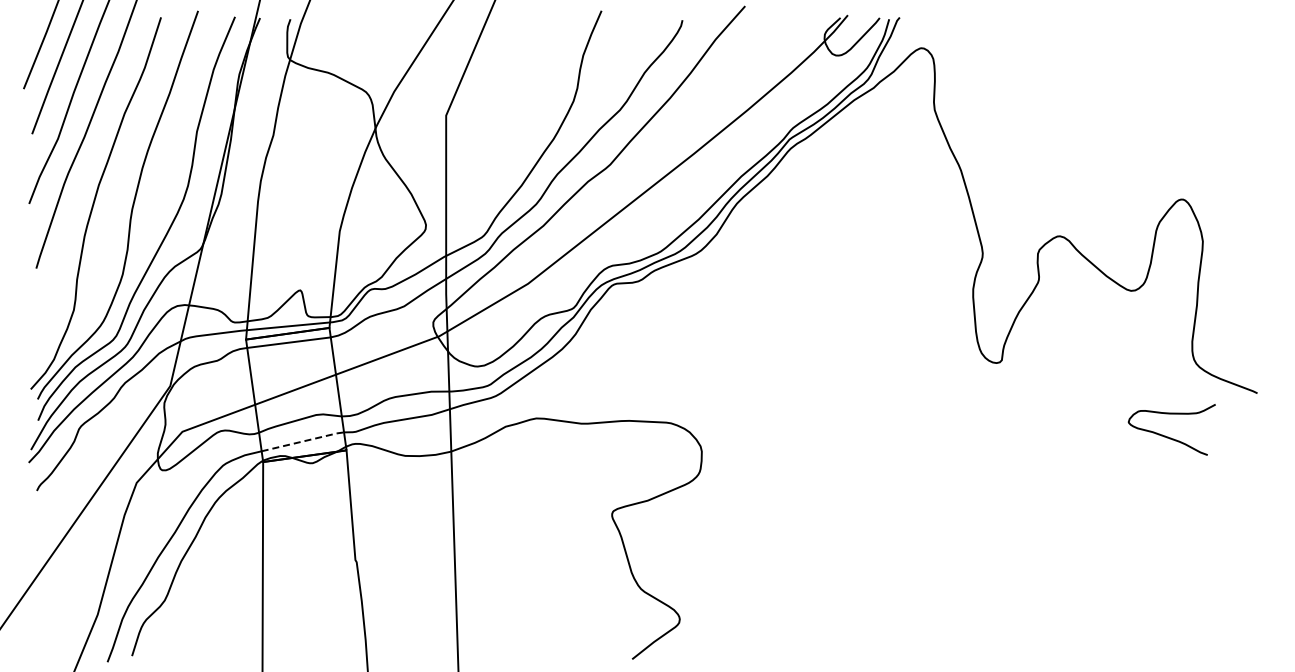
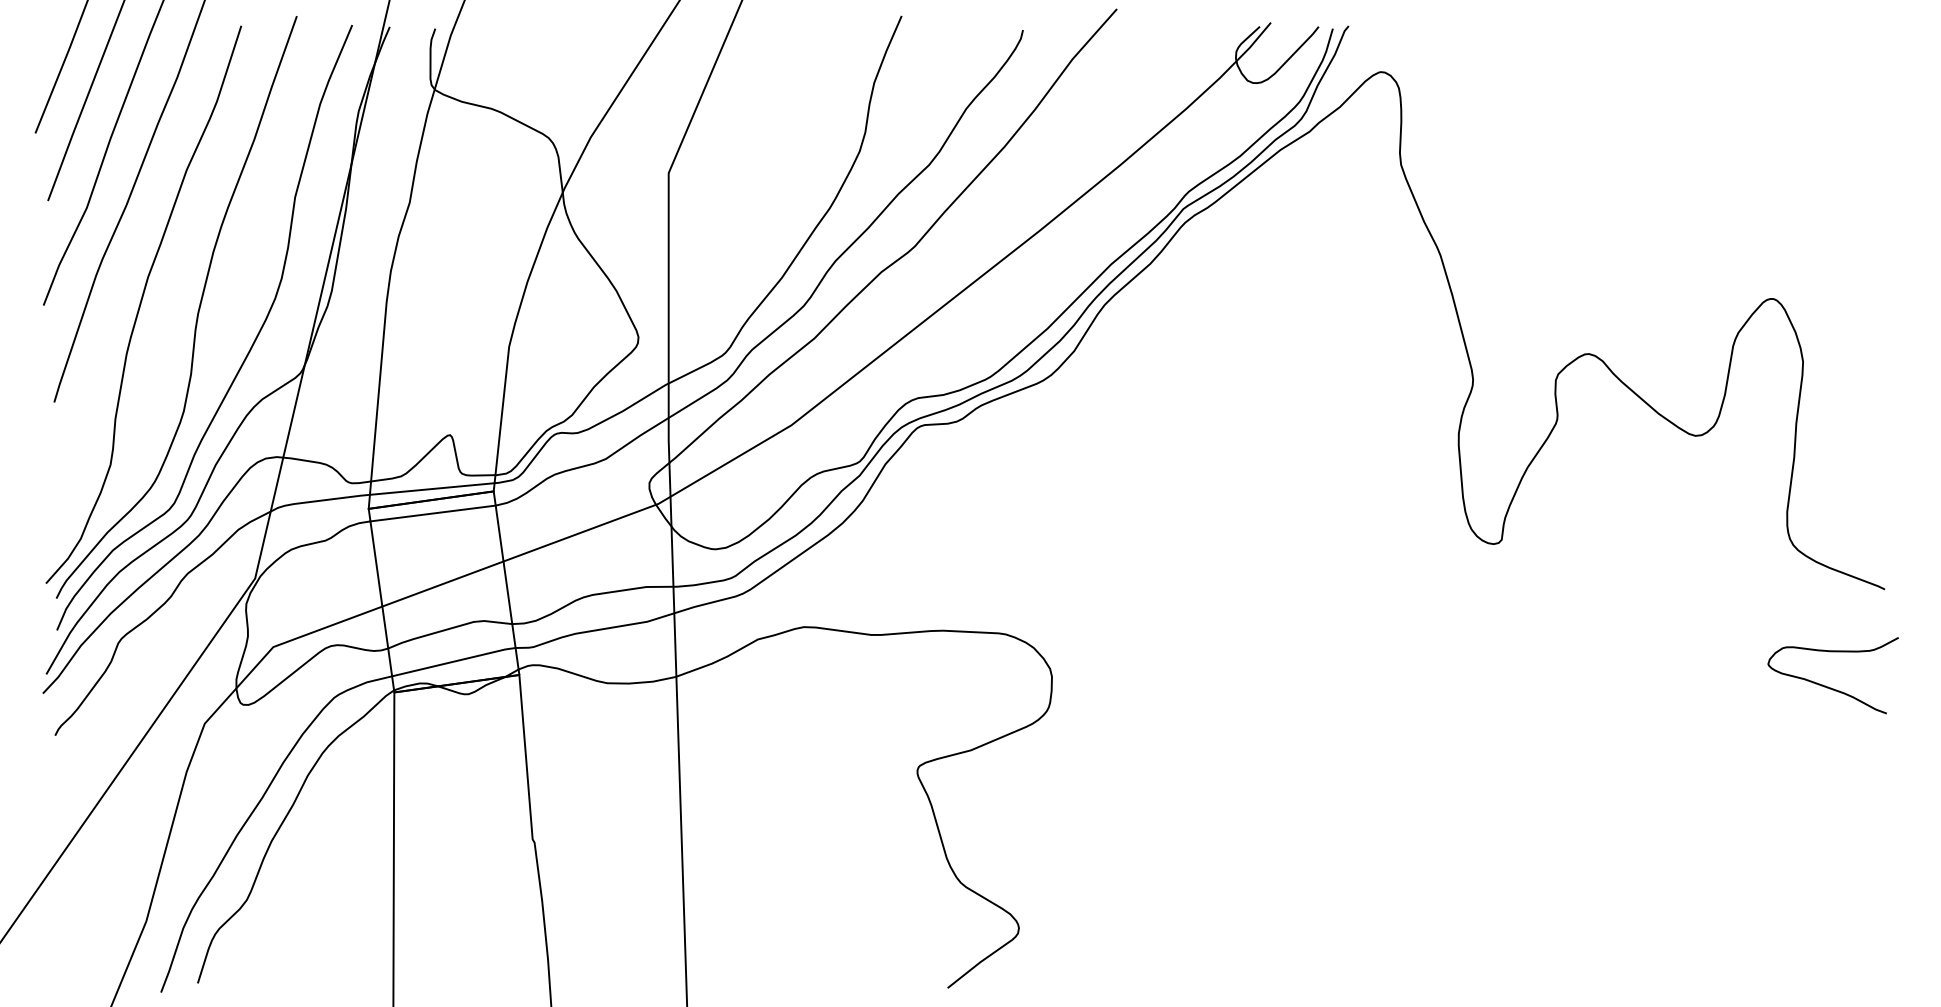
curve: (1168, 436) -> (1827, 685), moved
line: (304, 441) -> (456, 661), dashed -> solid

